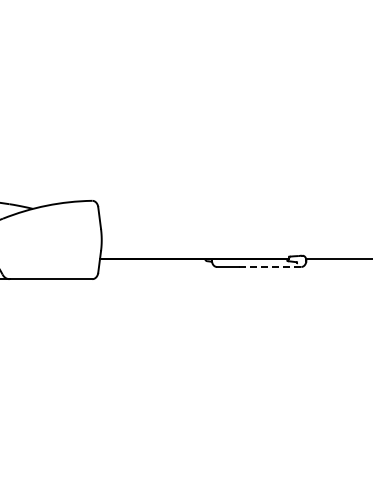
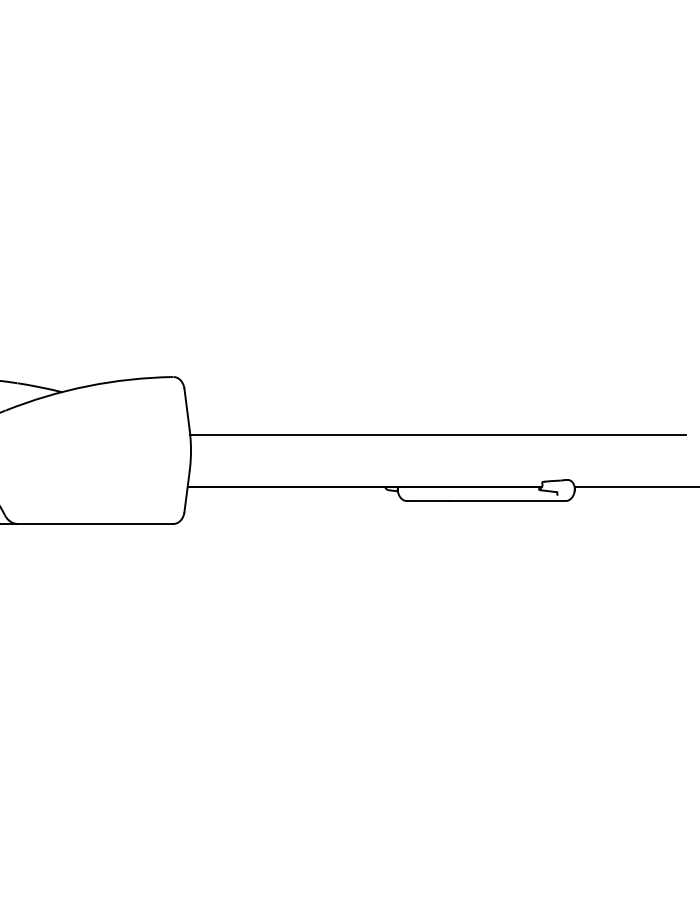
line: (233, 231) -> (438, 434), added
line: (270, 266) -> (507, 500), dashed -> solid

